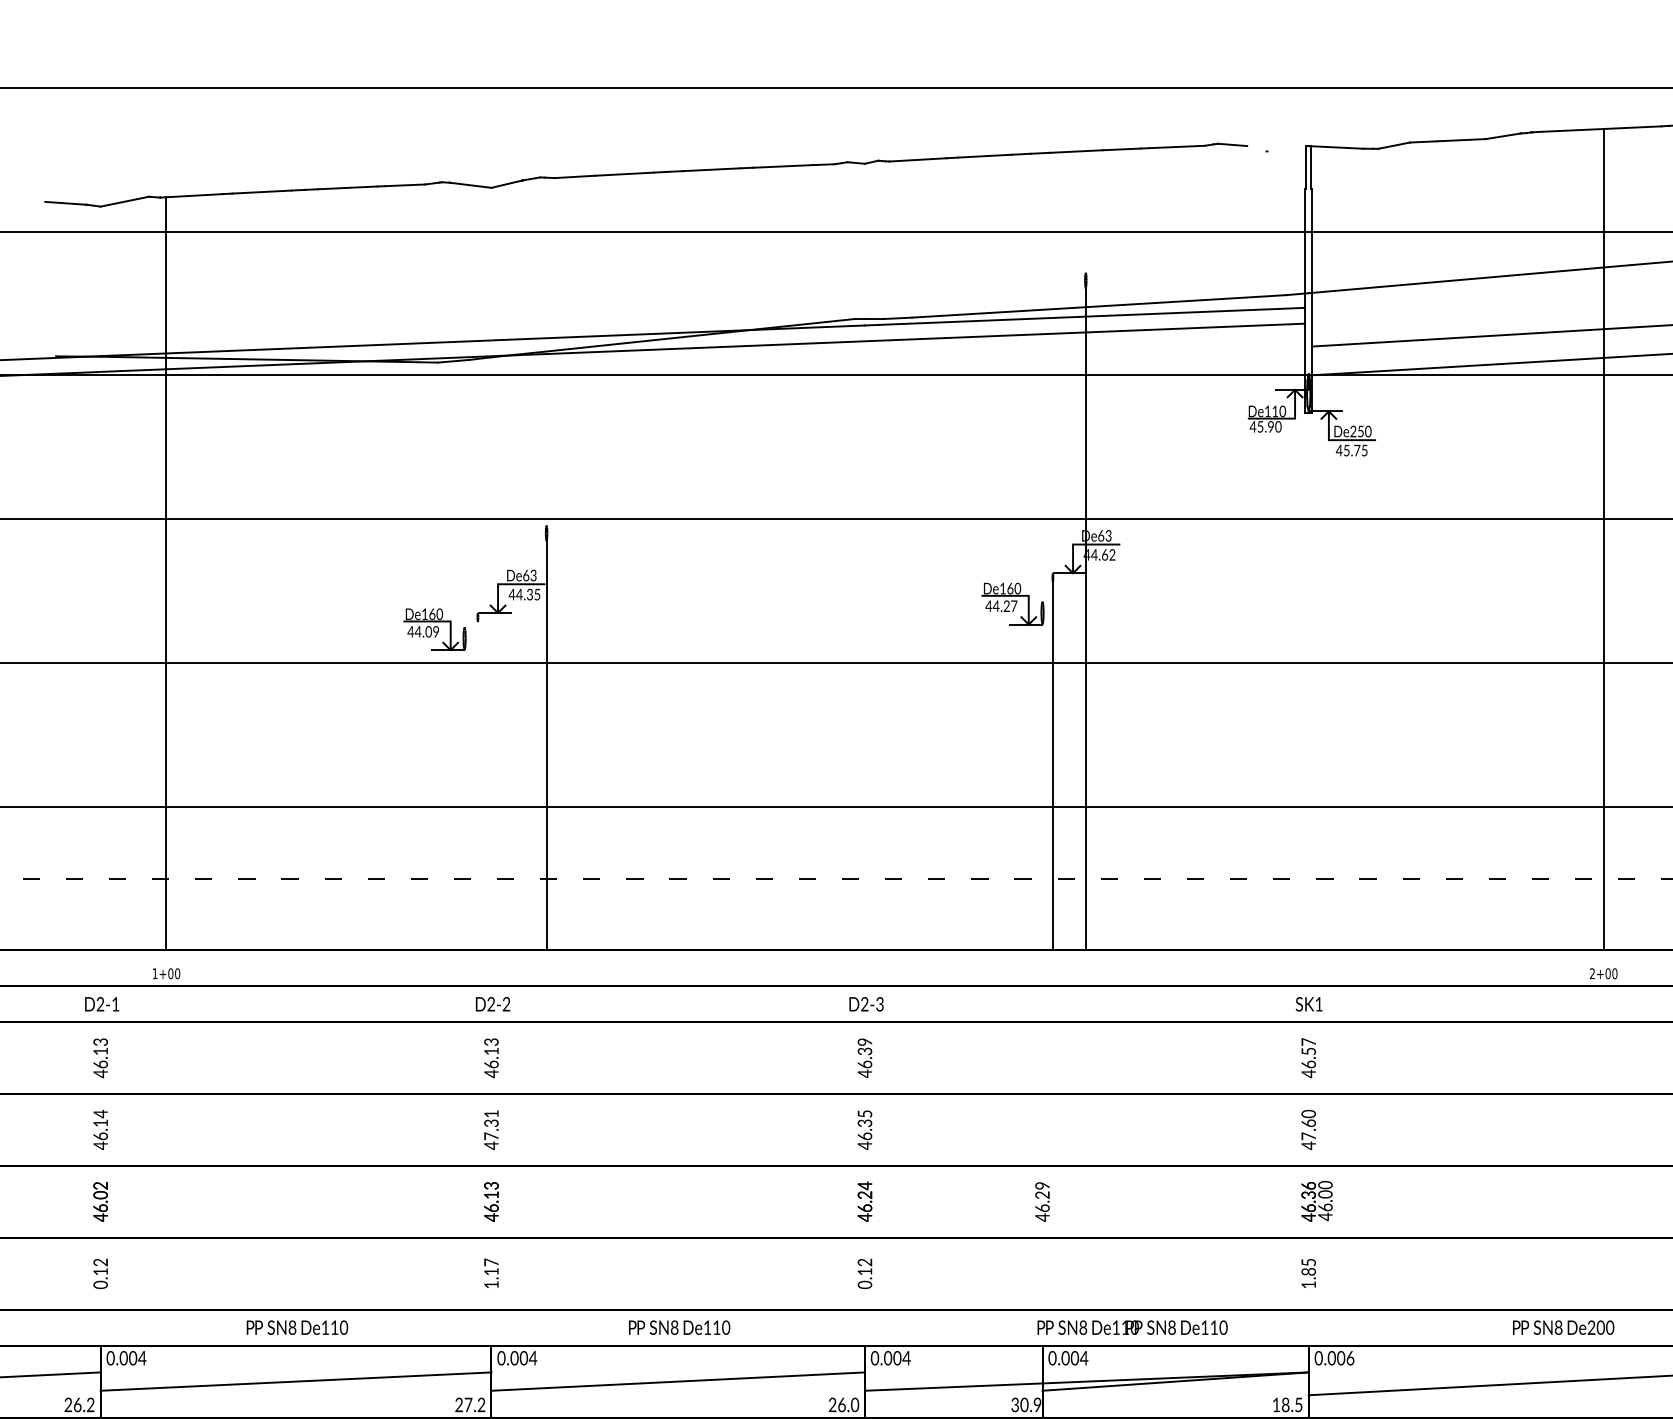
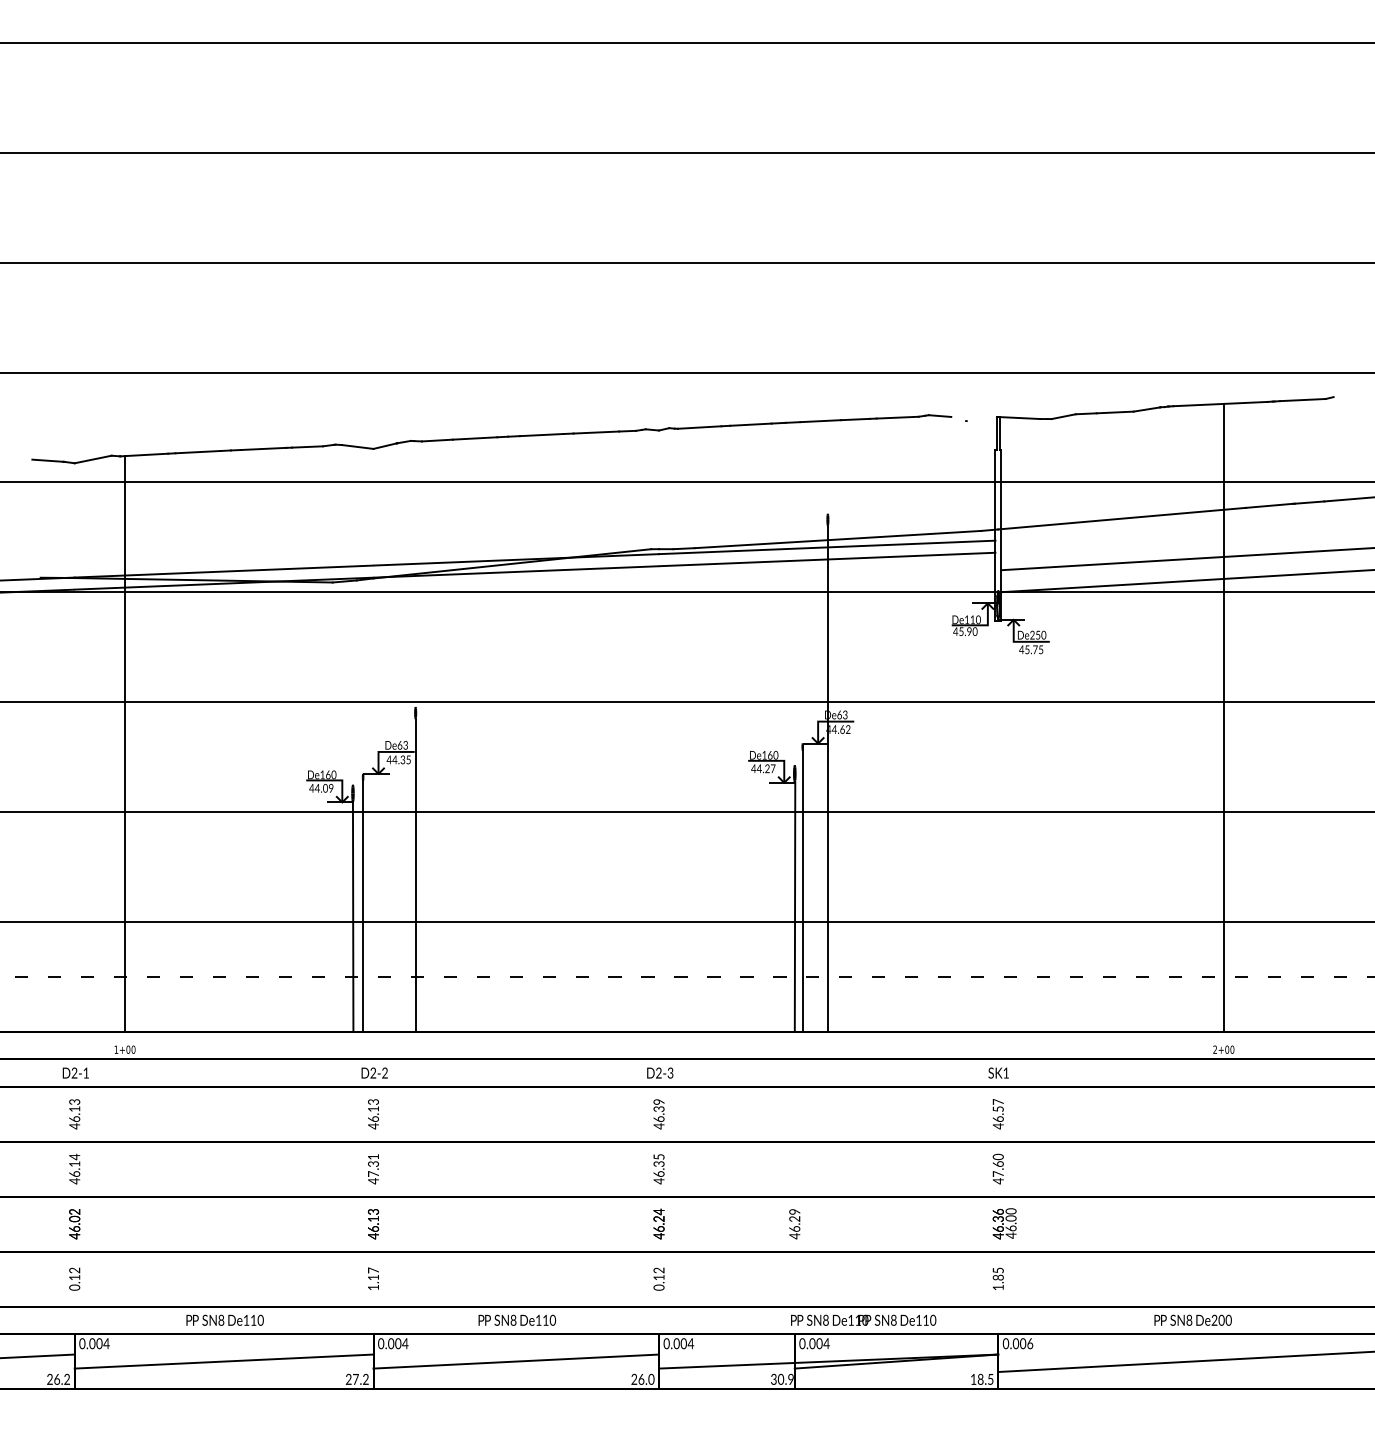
line: (478, 785) -> (363, 905), added
line: (1042, 786) -> (794, 906), added
line: (464, 799) -> (352, 916), added

